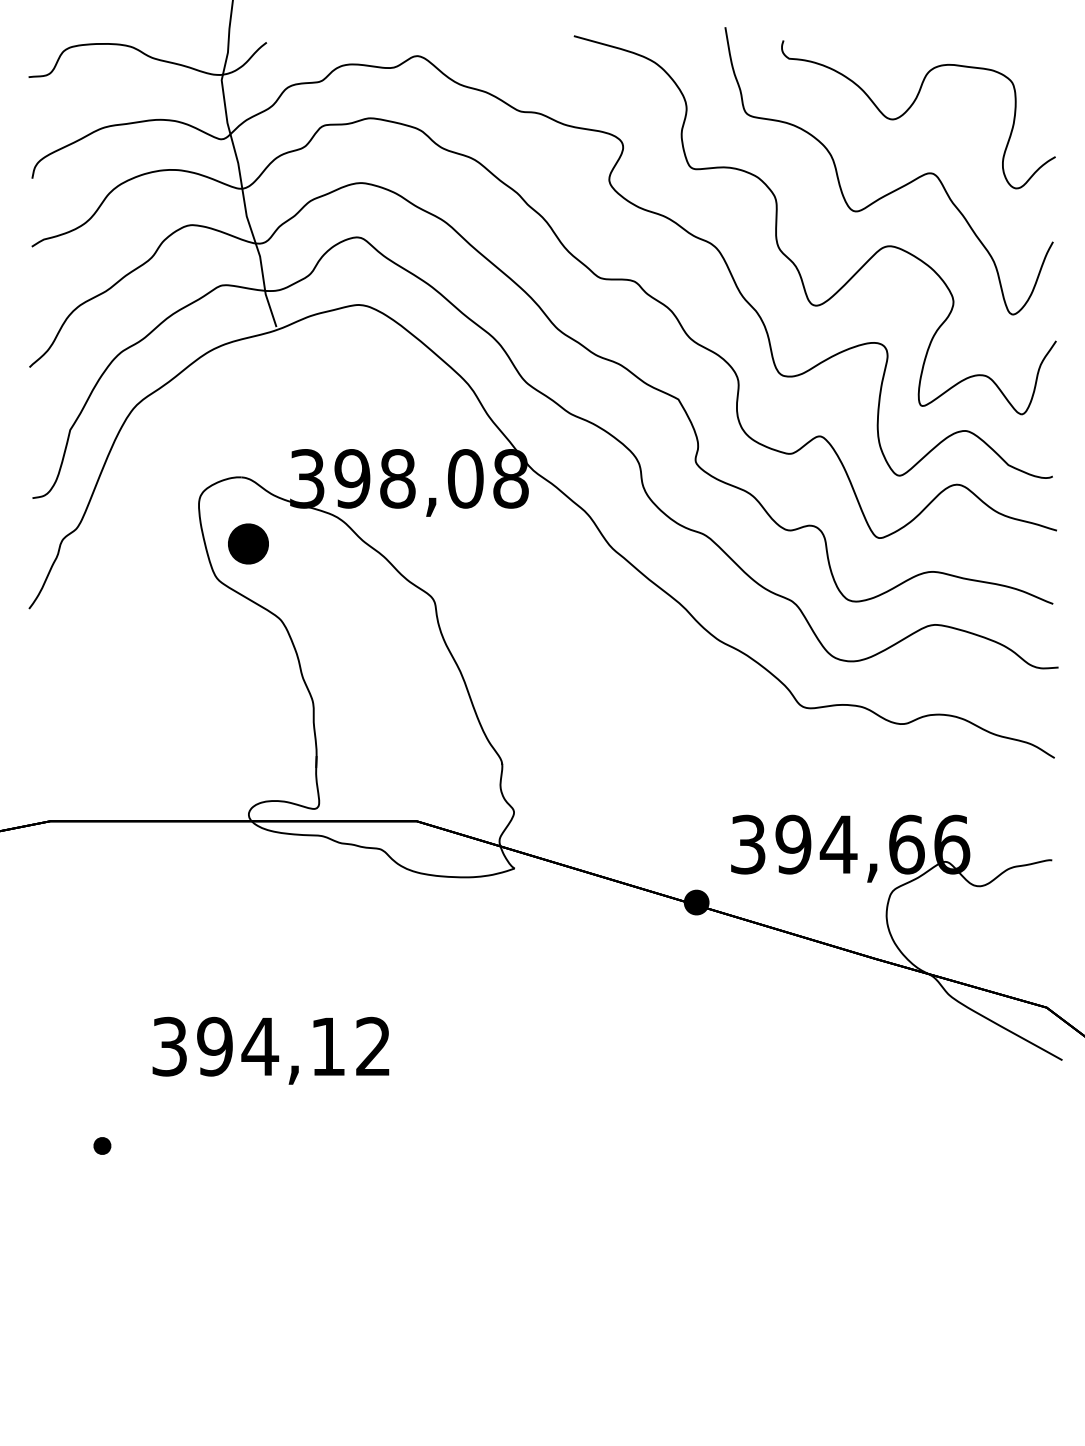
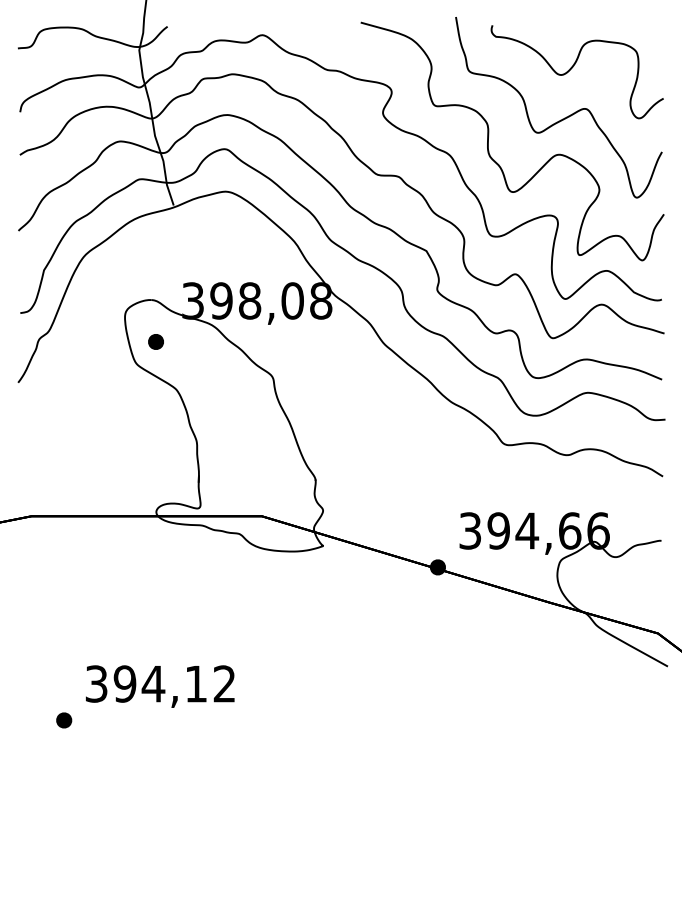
part: (247, 543) -> (155, 341), size x0.62
text: (271, 1050) -> (160, 686), moved
part: (102, 1146) -> (64, 720), size x1.43

